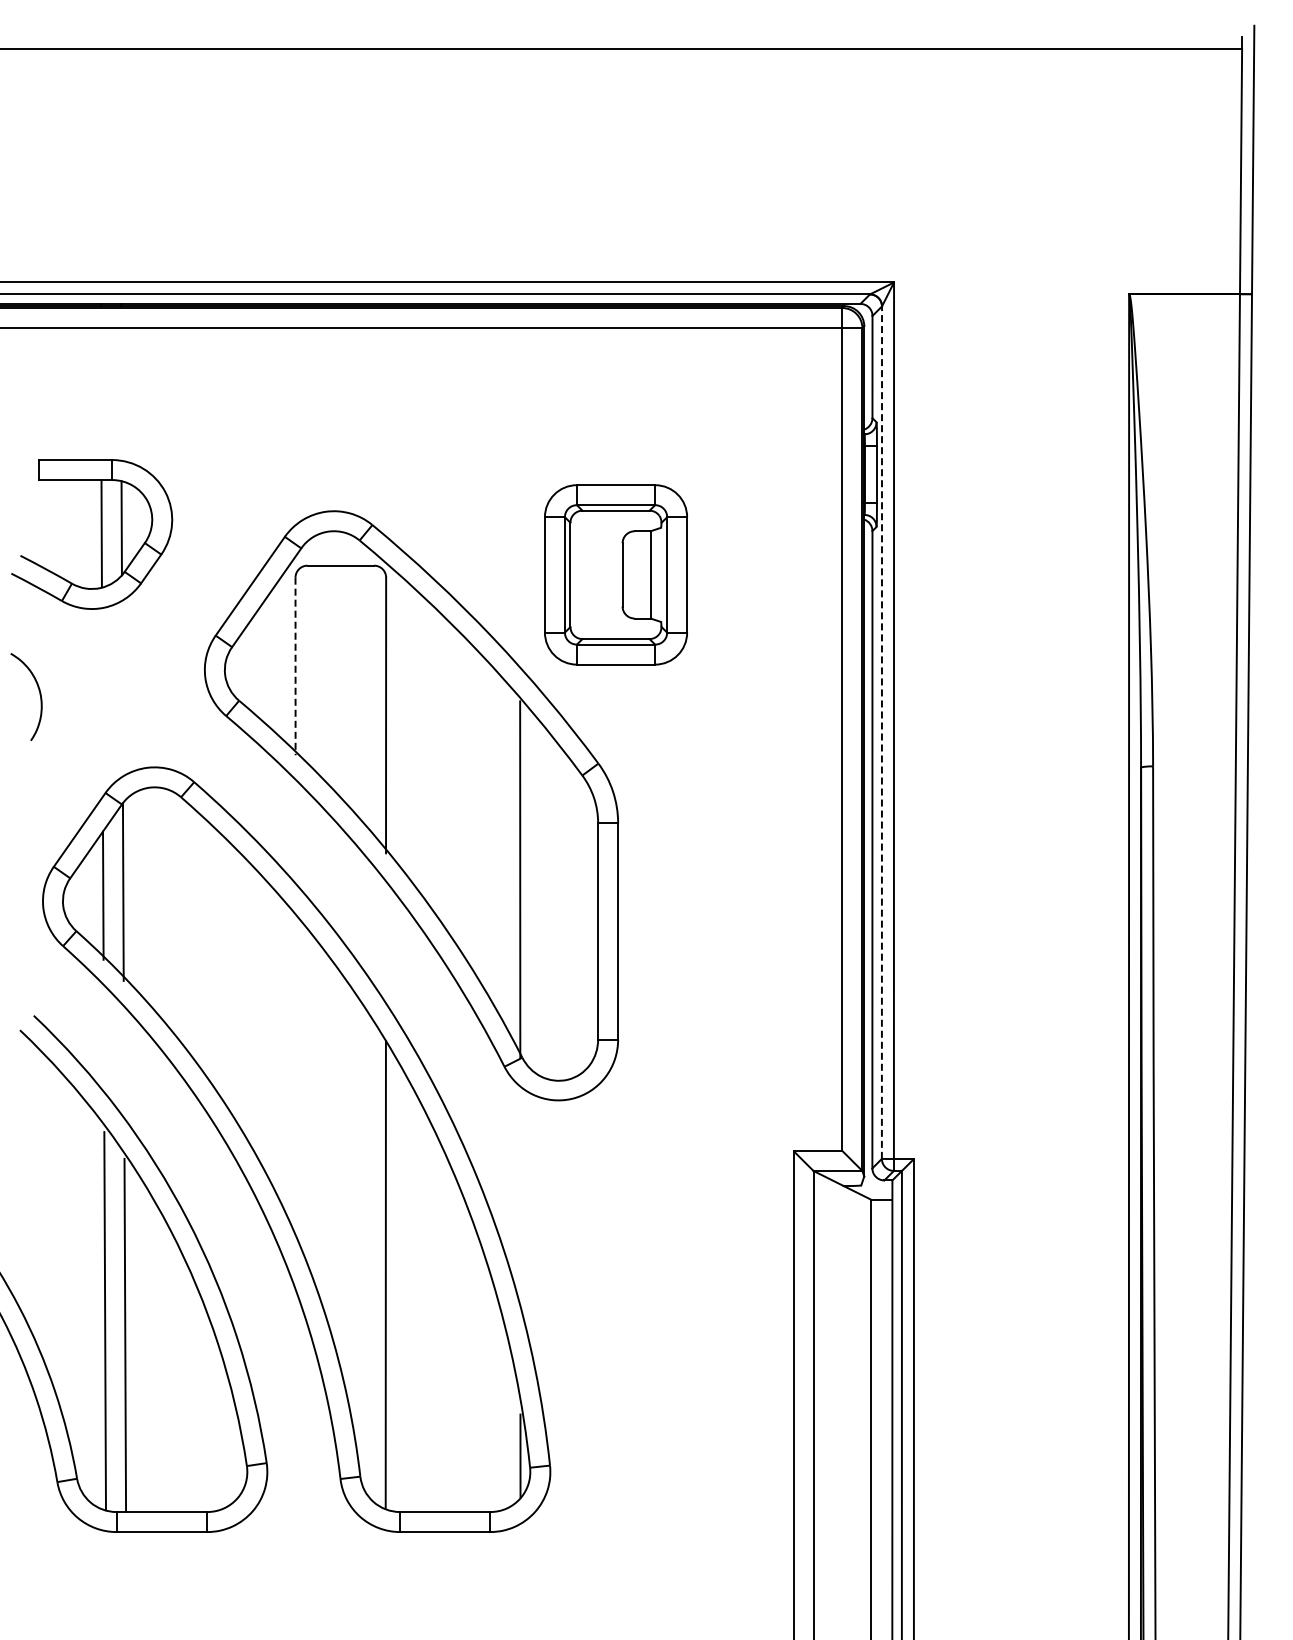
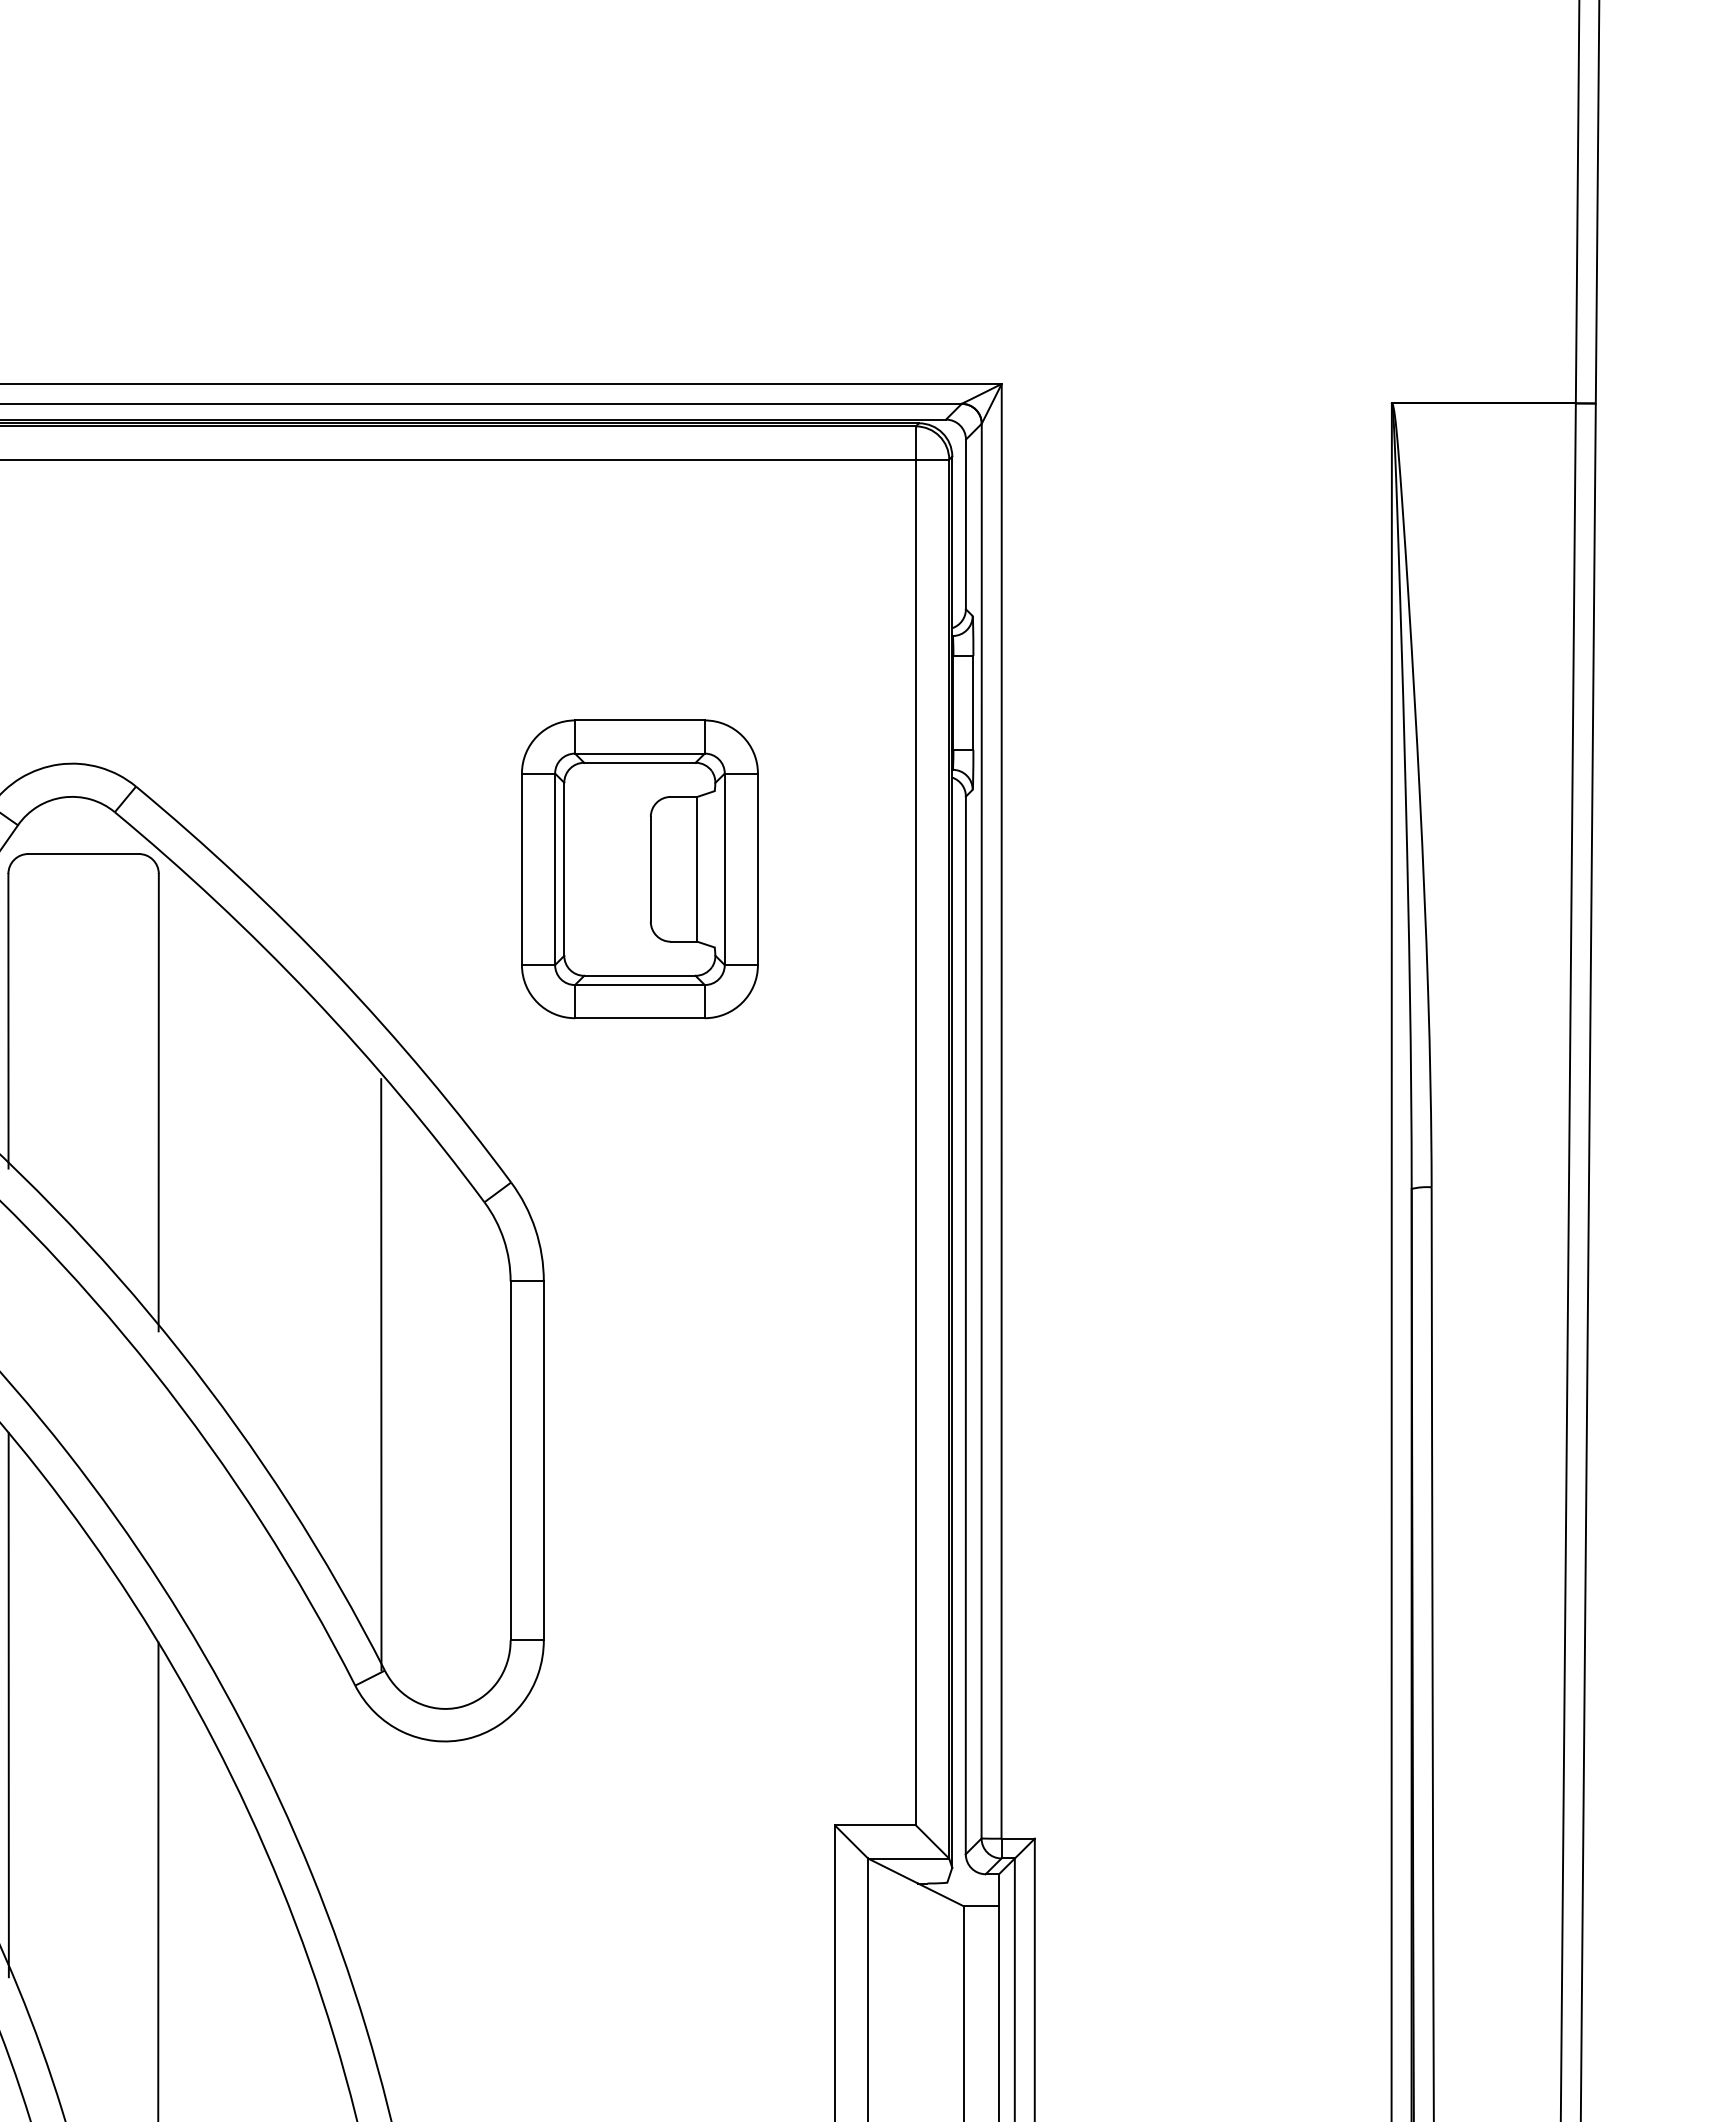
part: (615, 574) -> (639, 868), moved
line: (295, 666) -> (8, 1021), dashed -> solid
line: (881, 732) -> (980, 1130), dashed -> solid
line: (295, 1078) -> (8, 1705), added

